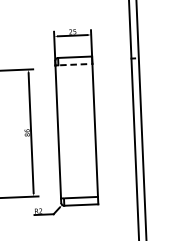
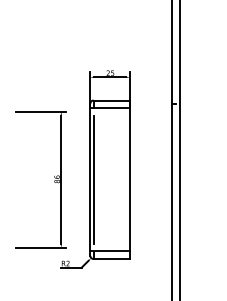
line: (76, 64) -> (112, 108), dashed -> solid
line: (61, 131) -> (93, 179), added

